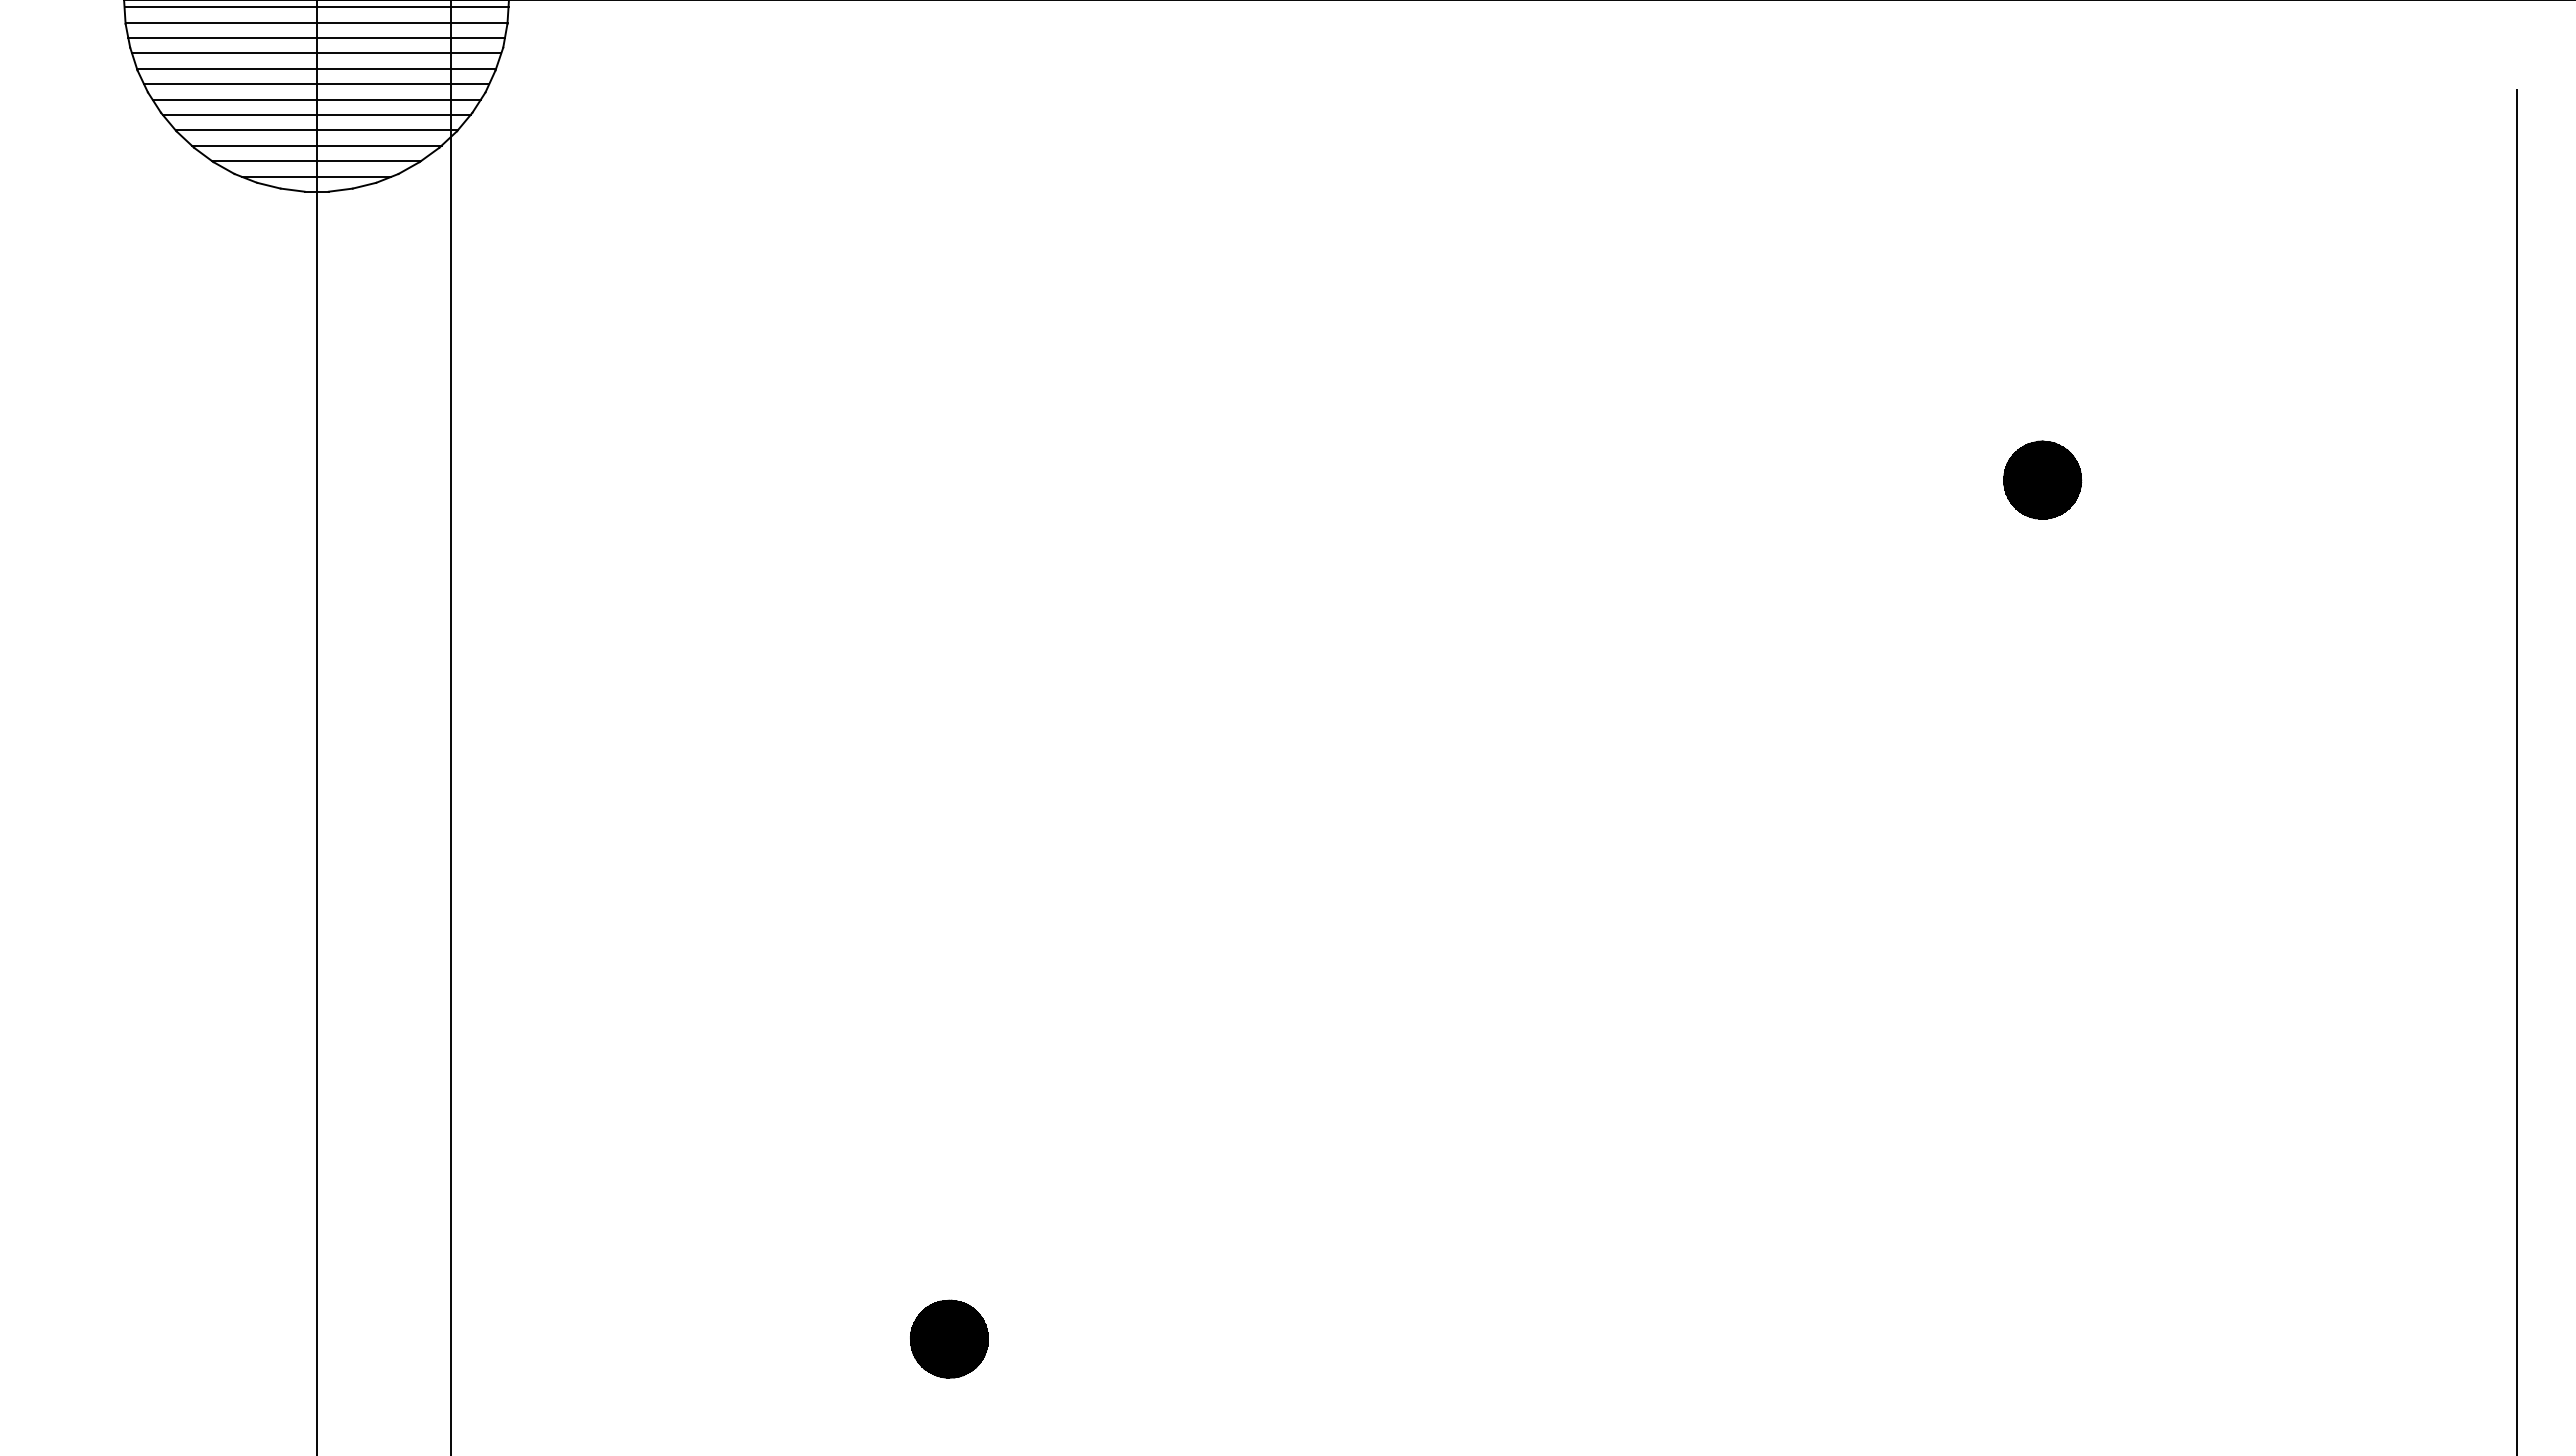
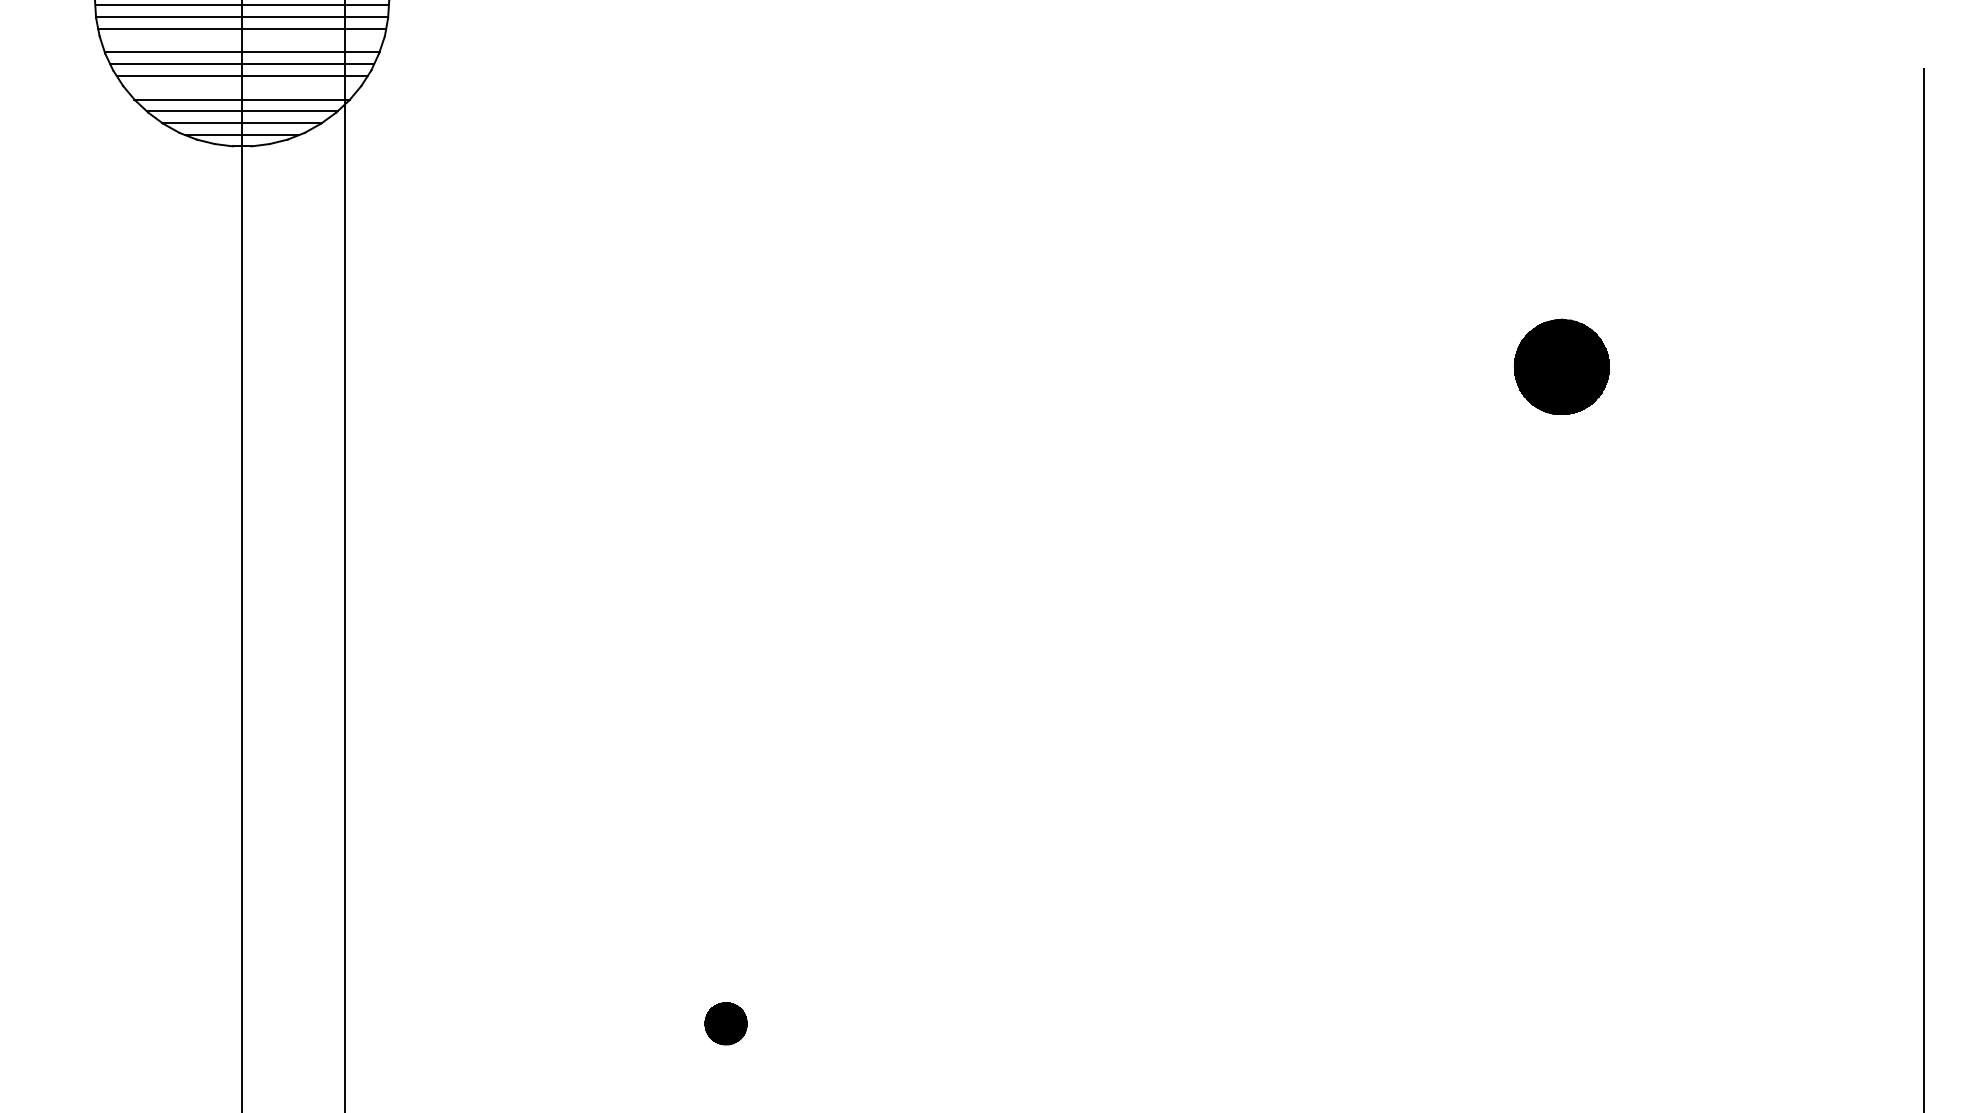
line: (316, 53) -> (242, 40), removed
line: (316, 115) -> (242, 88), removed
part: (2042, 479) -> (1561, 366), size x1.6
part: (949, 1338) -> (726, 1023), size x0.7

